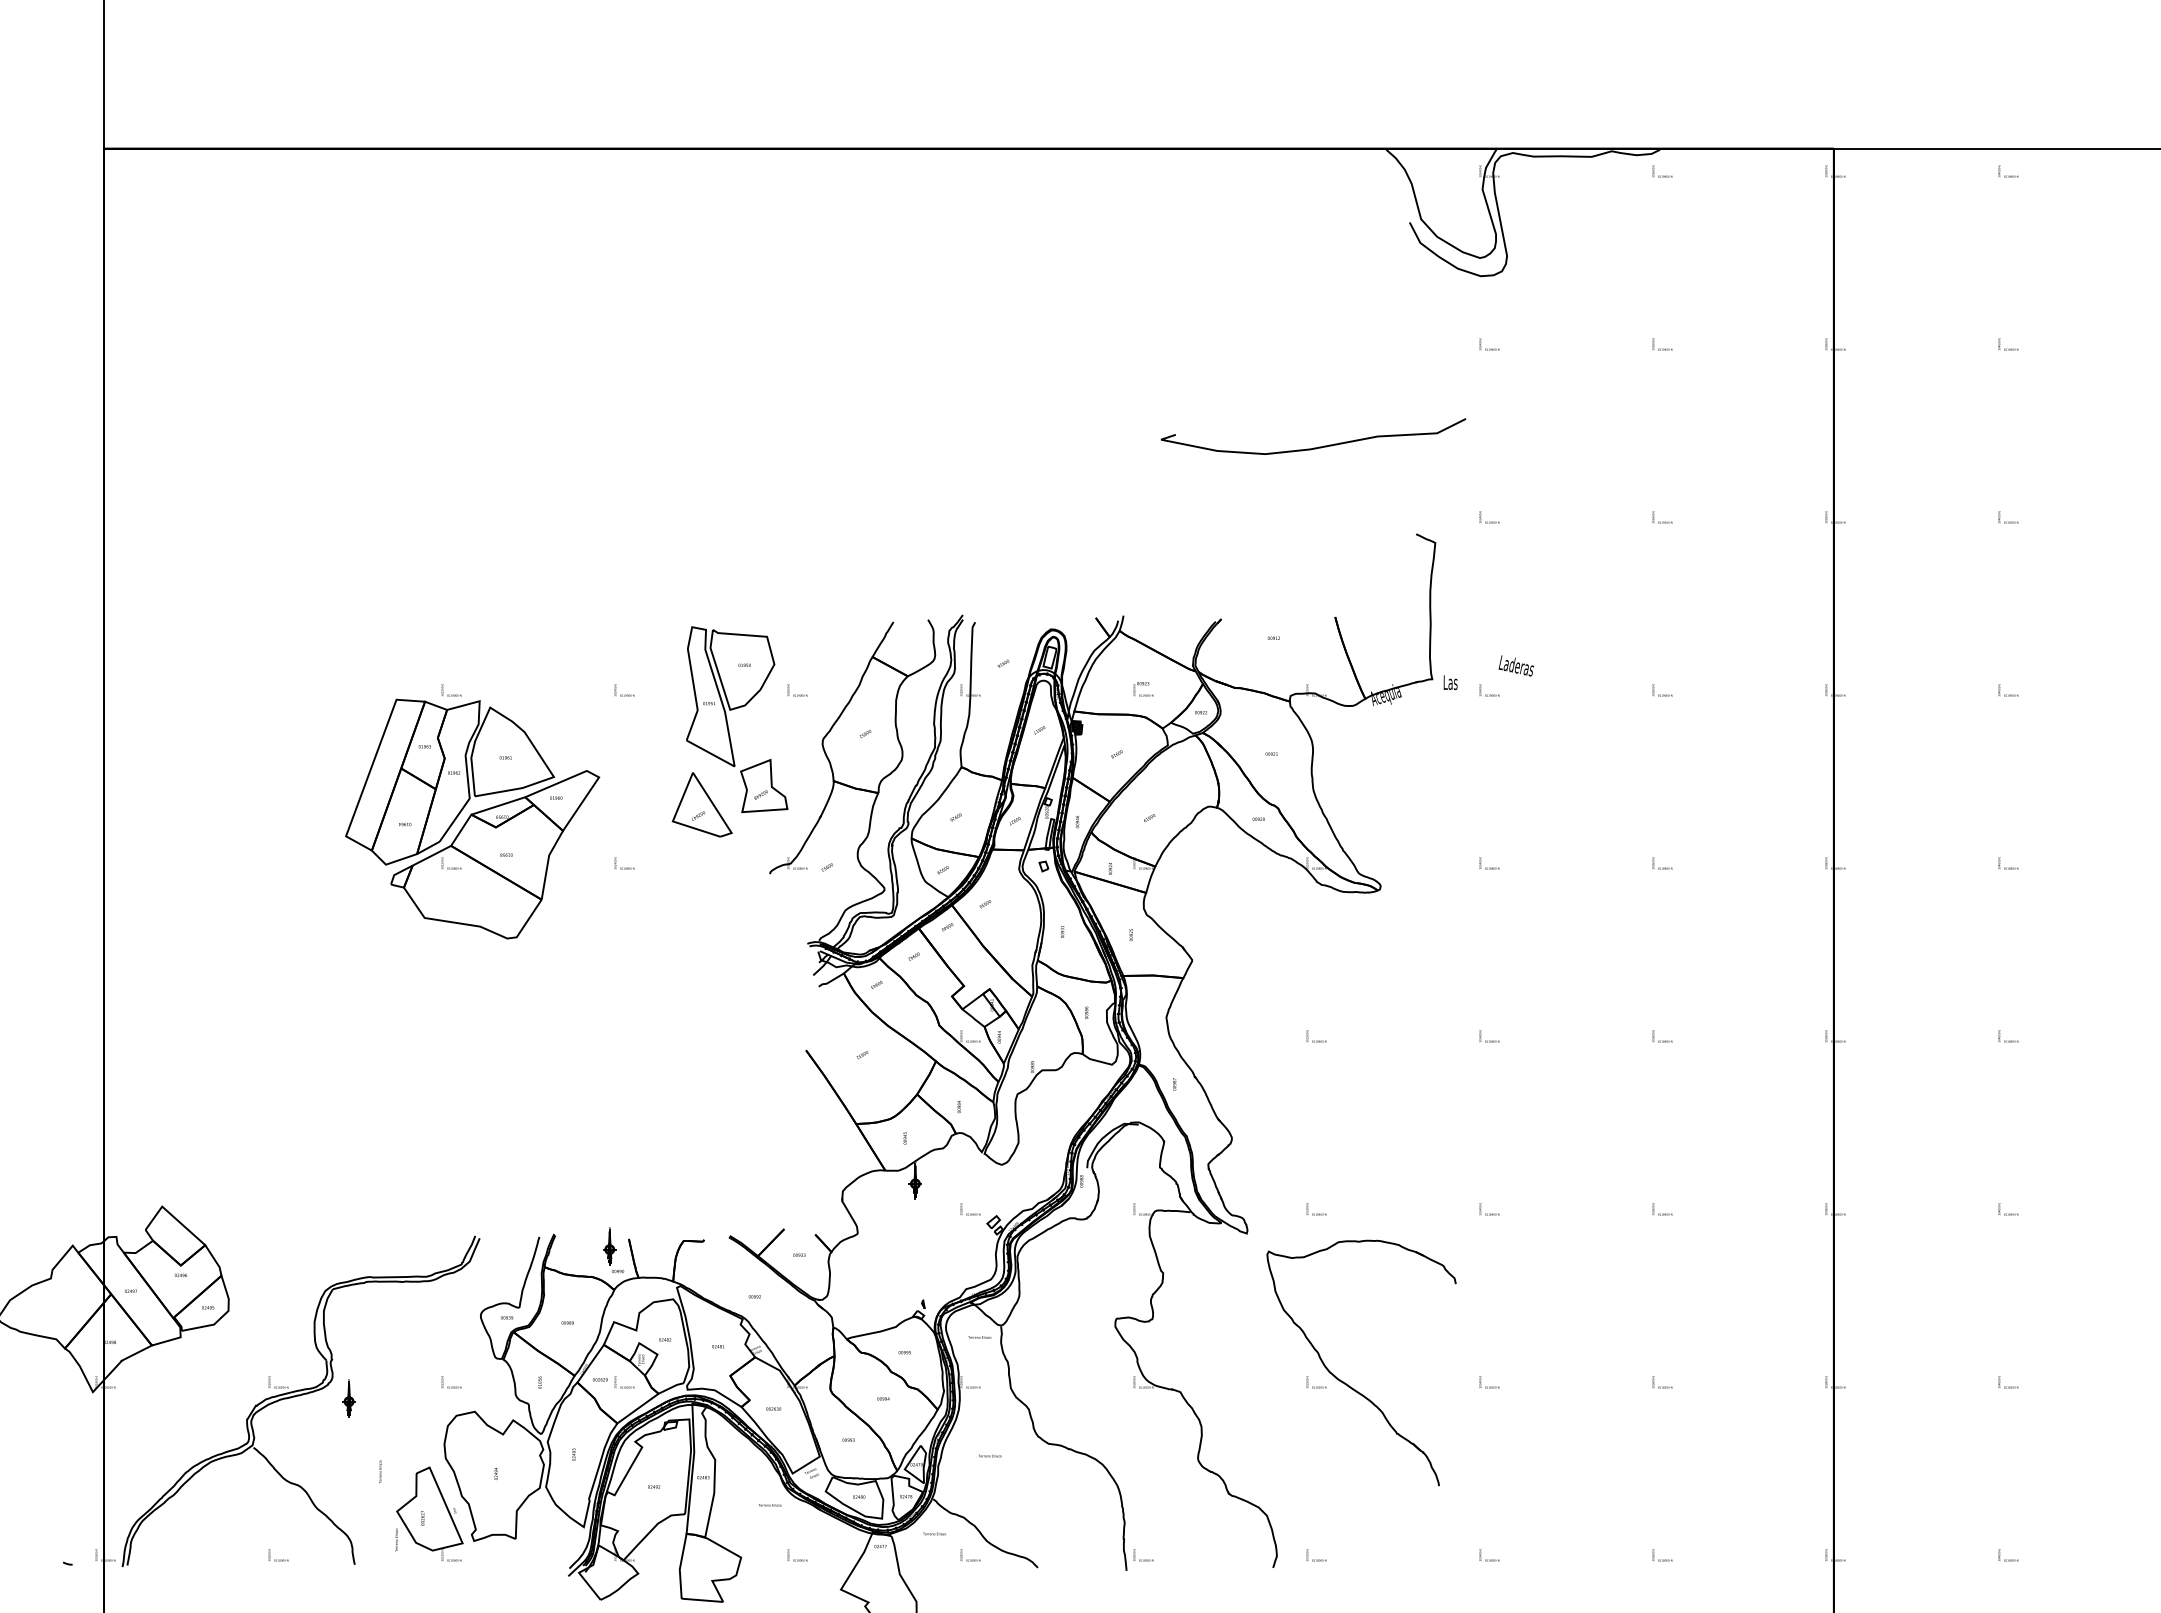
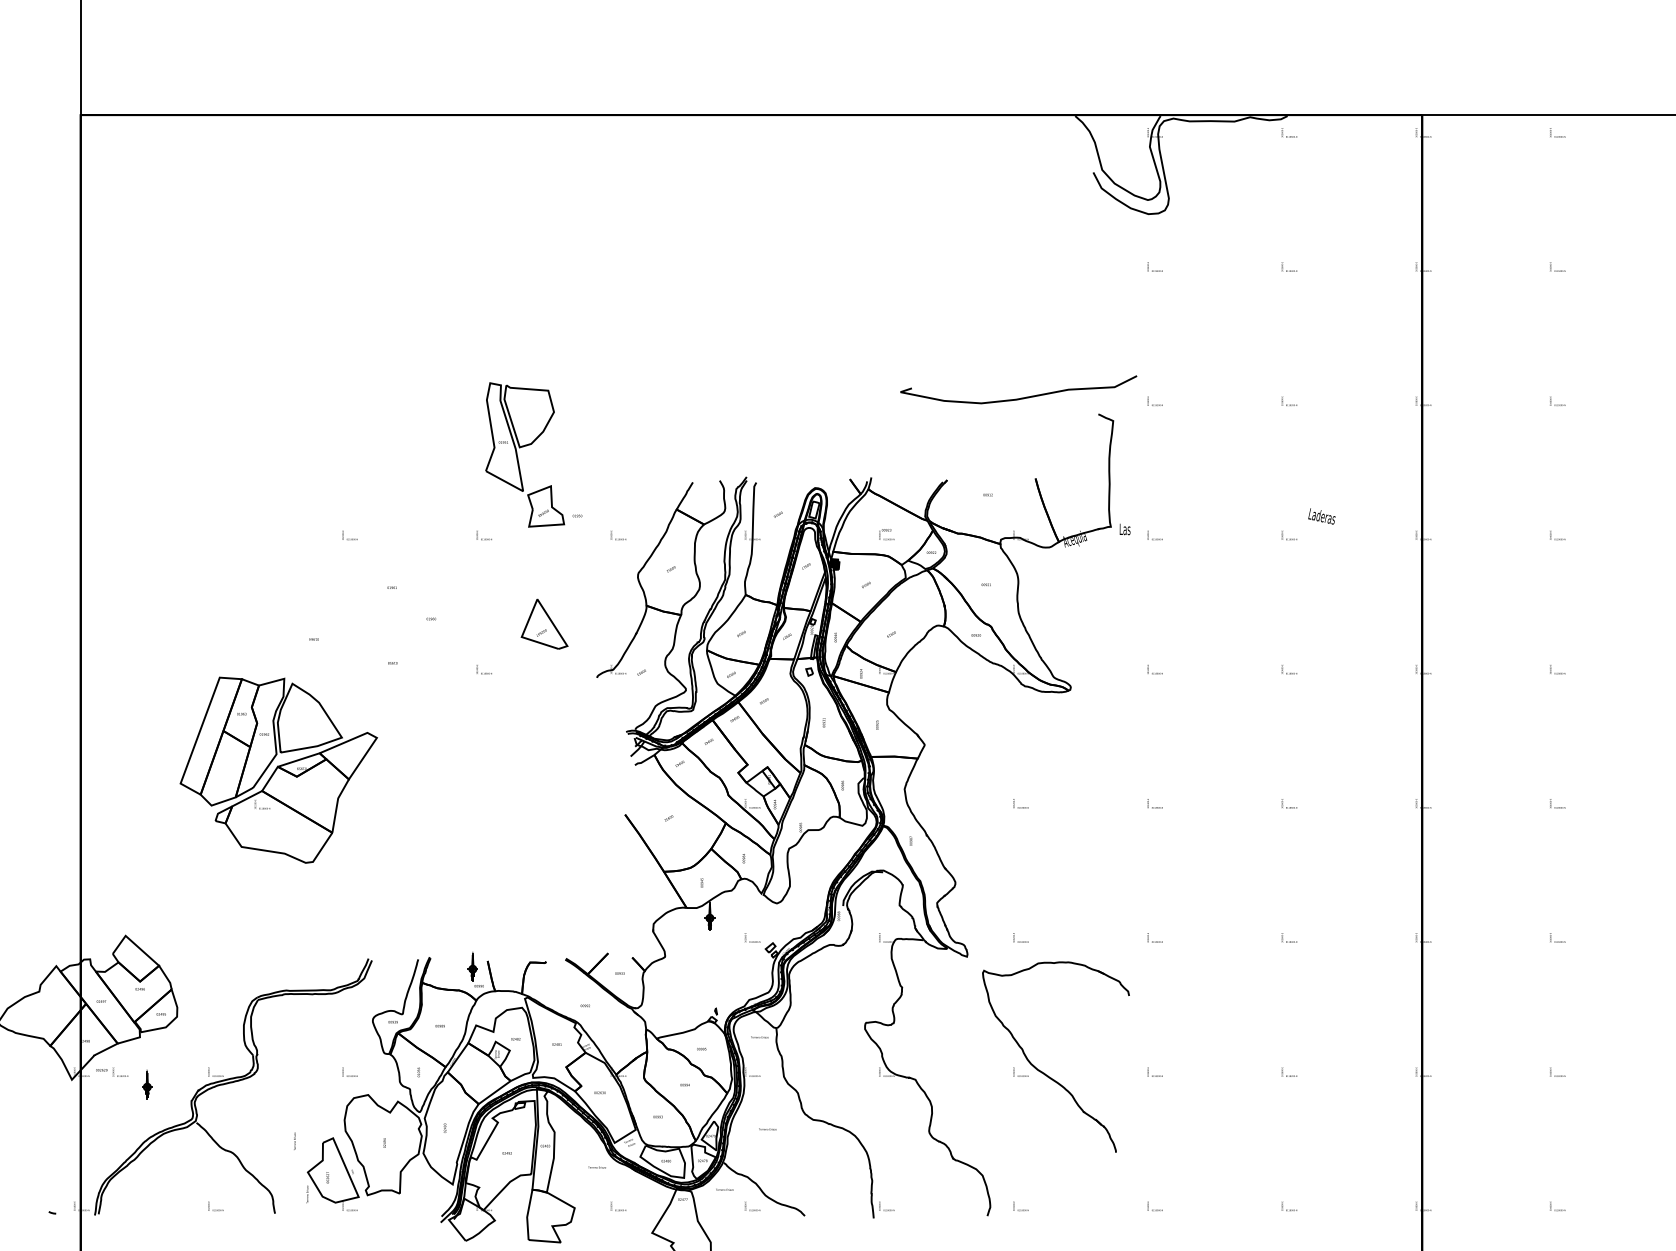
curve: (1313, 447) -> (1018, 398), moved
text: (1515, 665) -> (1321, 516), moved
part: (727, 719) -> (517, 454), moved
part: (472, 818) -> (278, 769), moved
text: (613, 1382) -> (111, 1072), moved
part: (348, 1398) -> (146, 1084), moved

